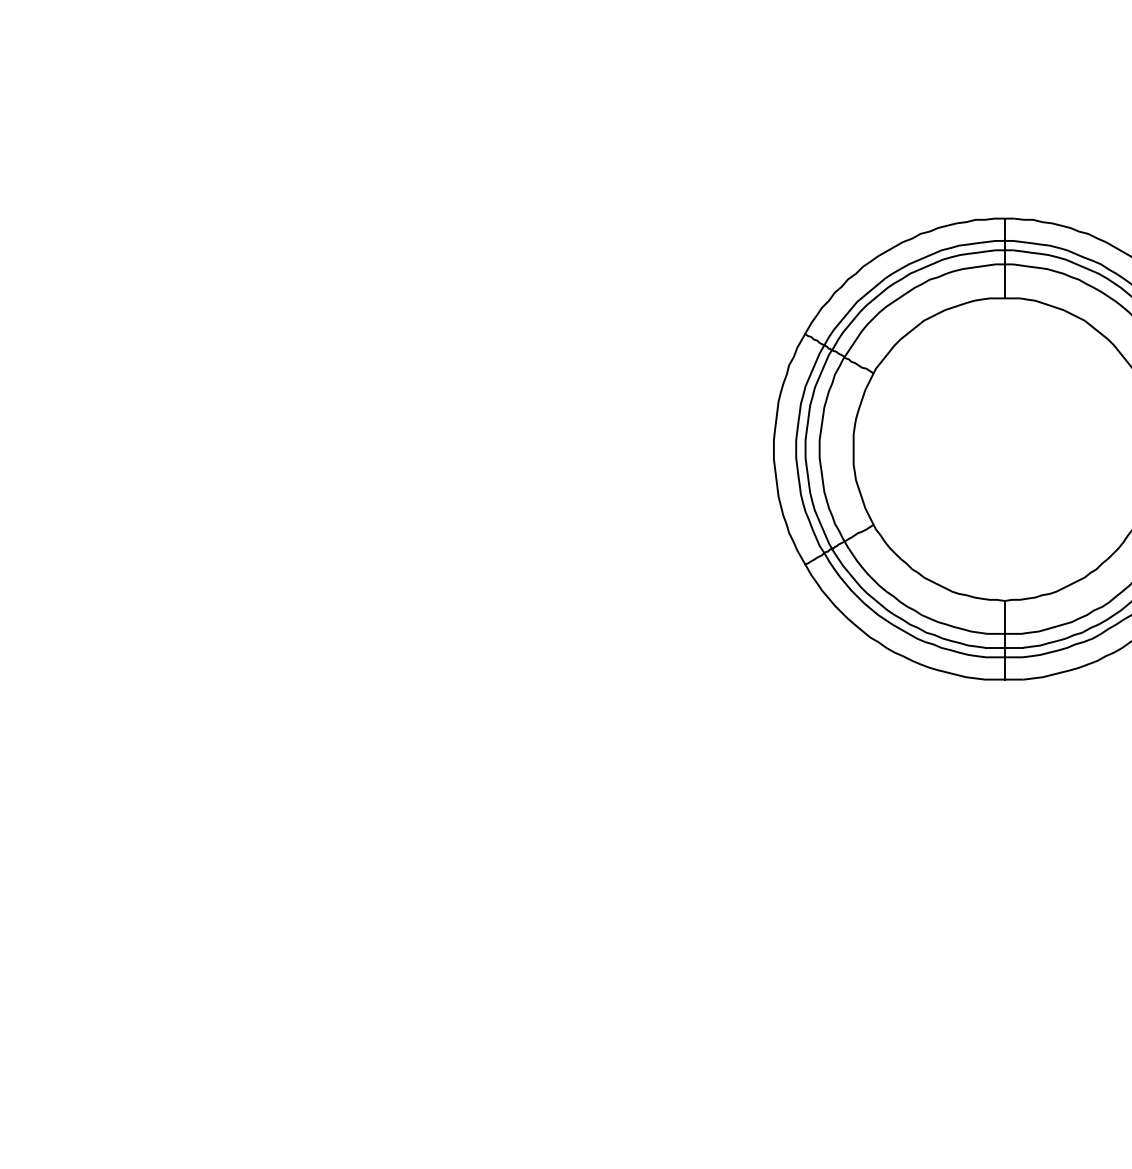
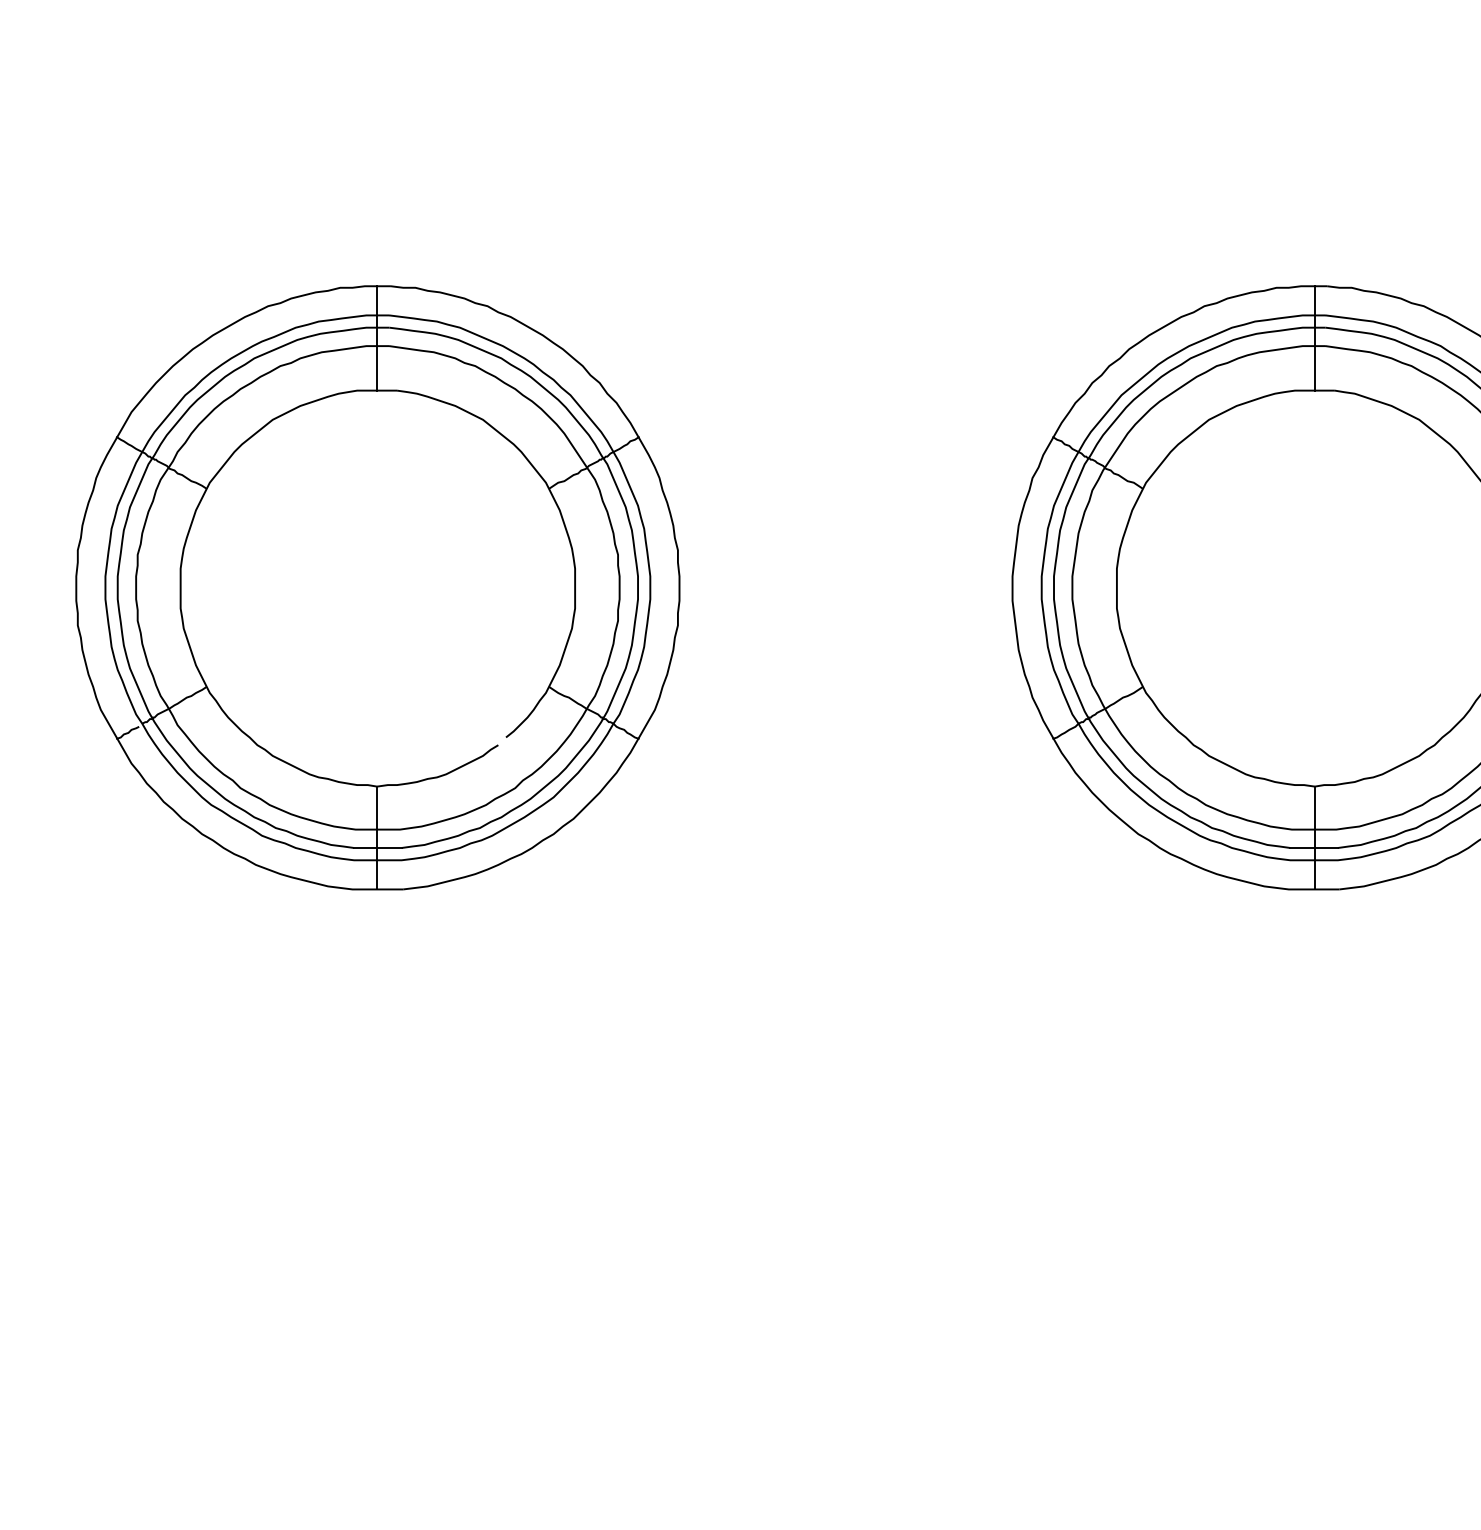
part: (288, 448) -> (377, 587), added

